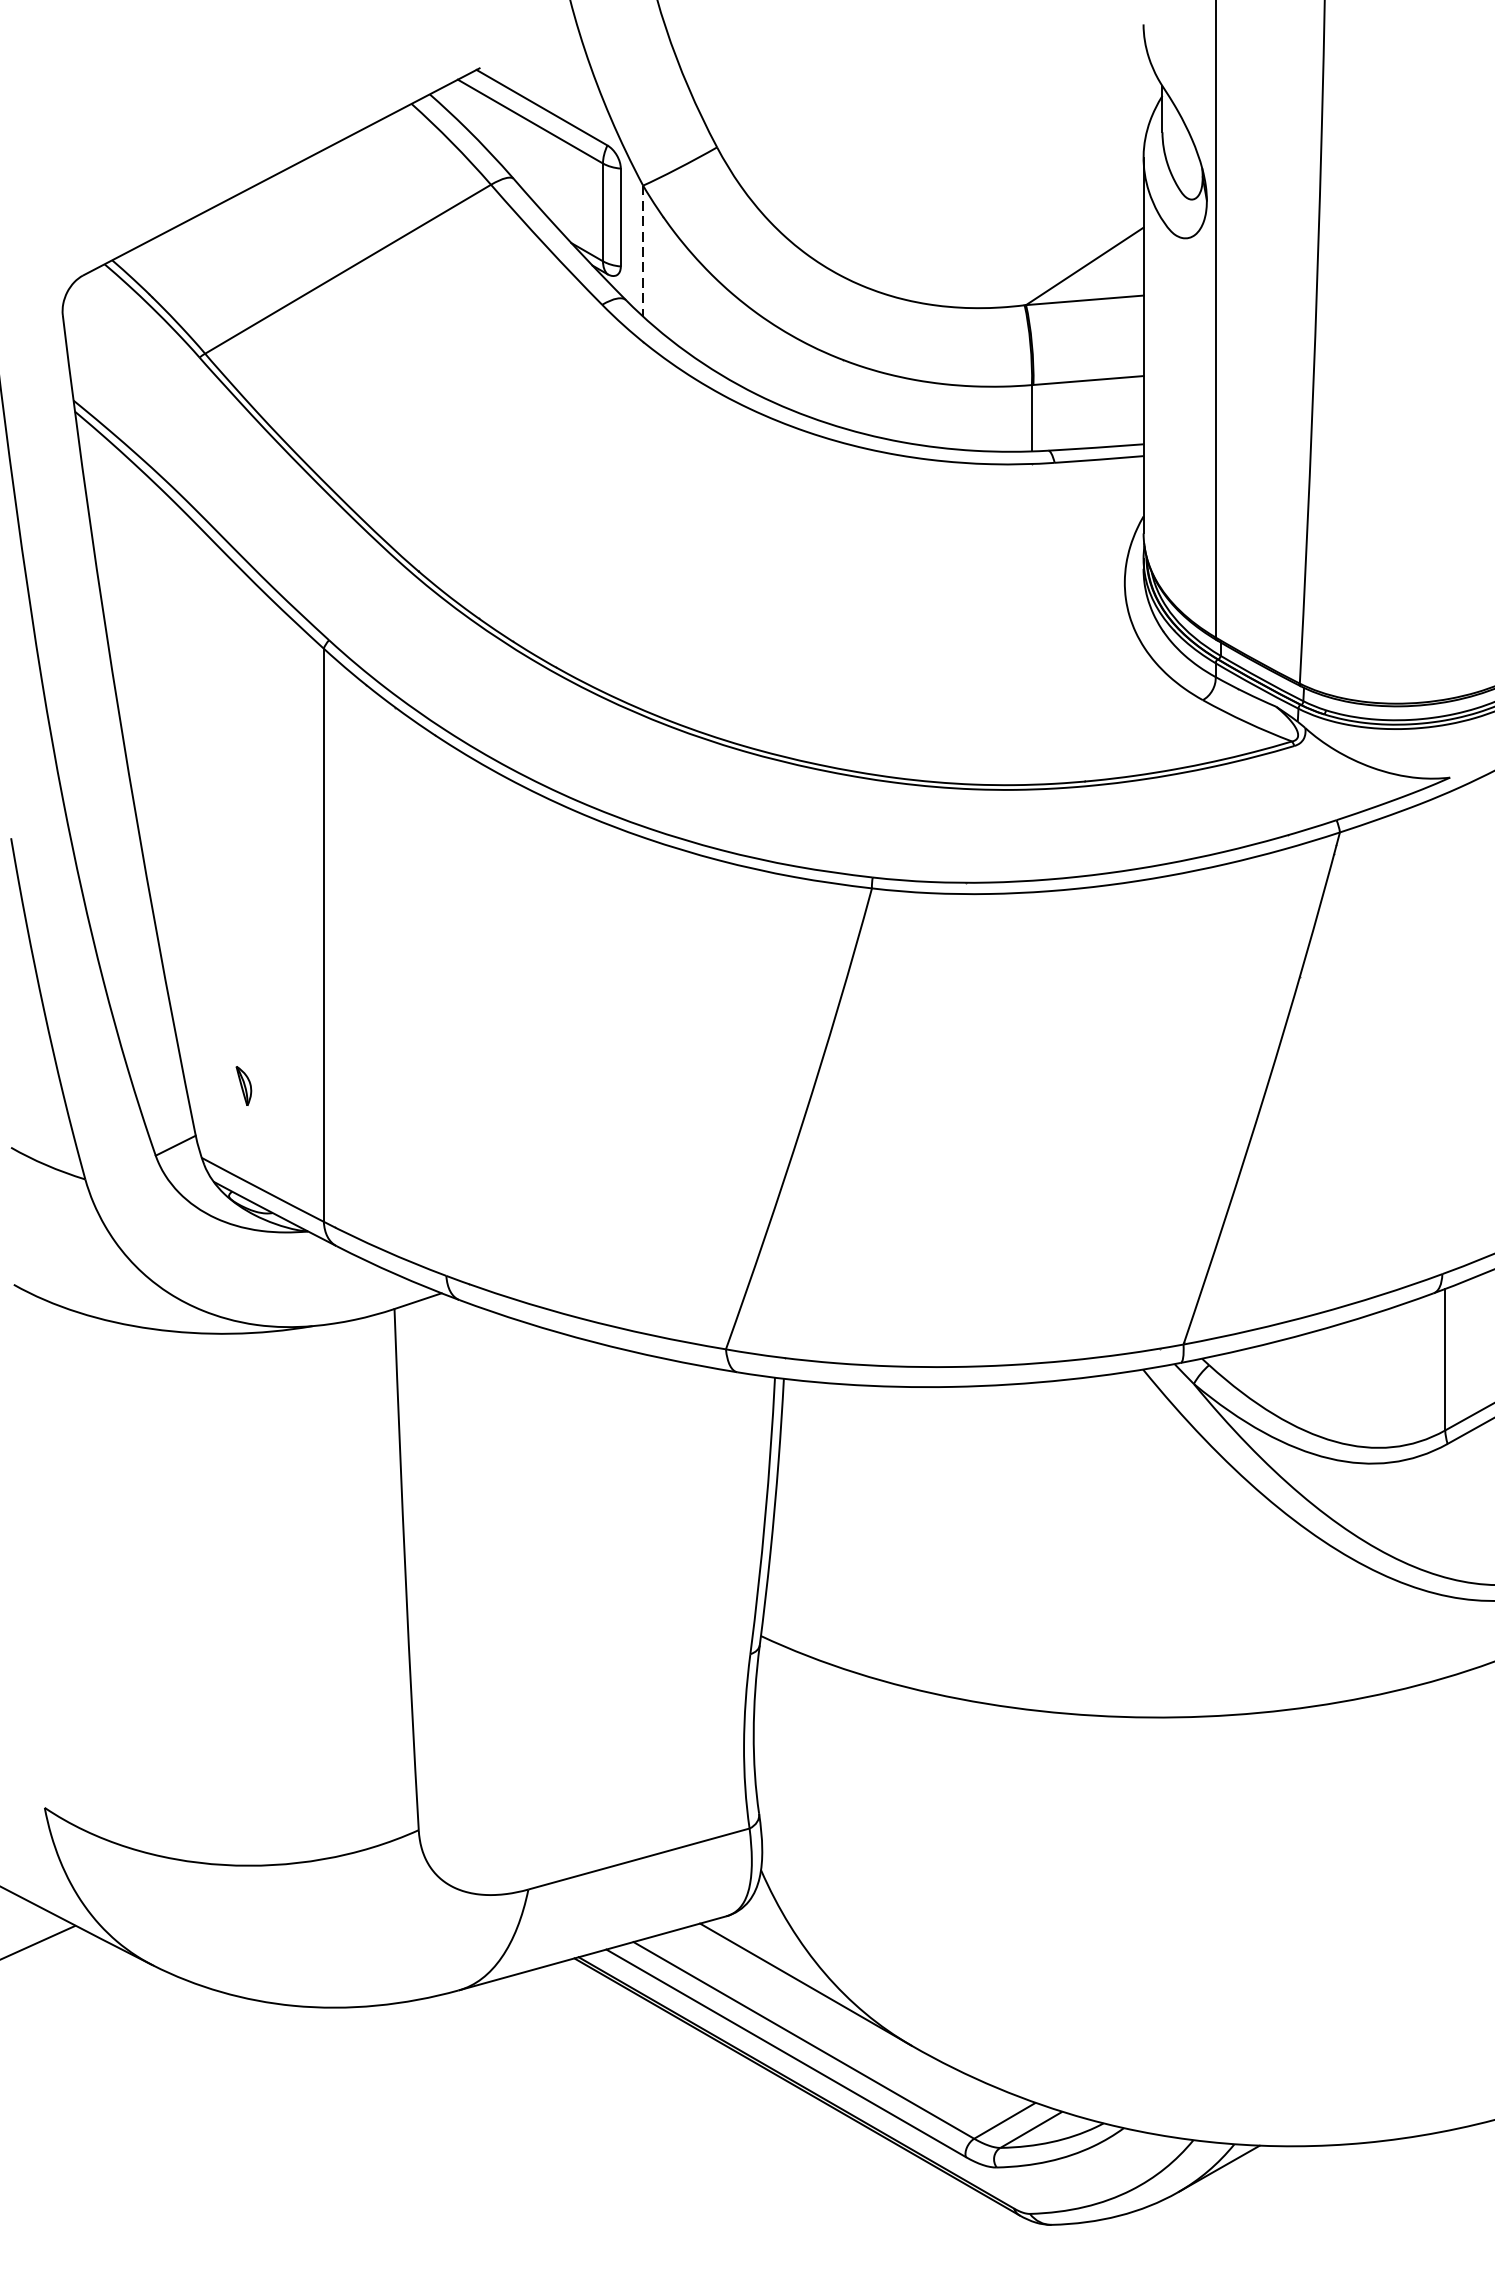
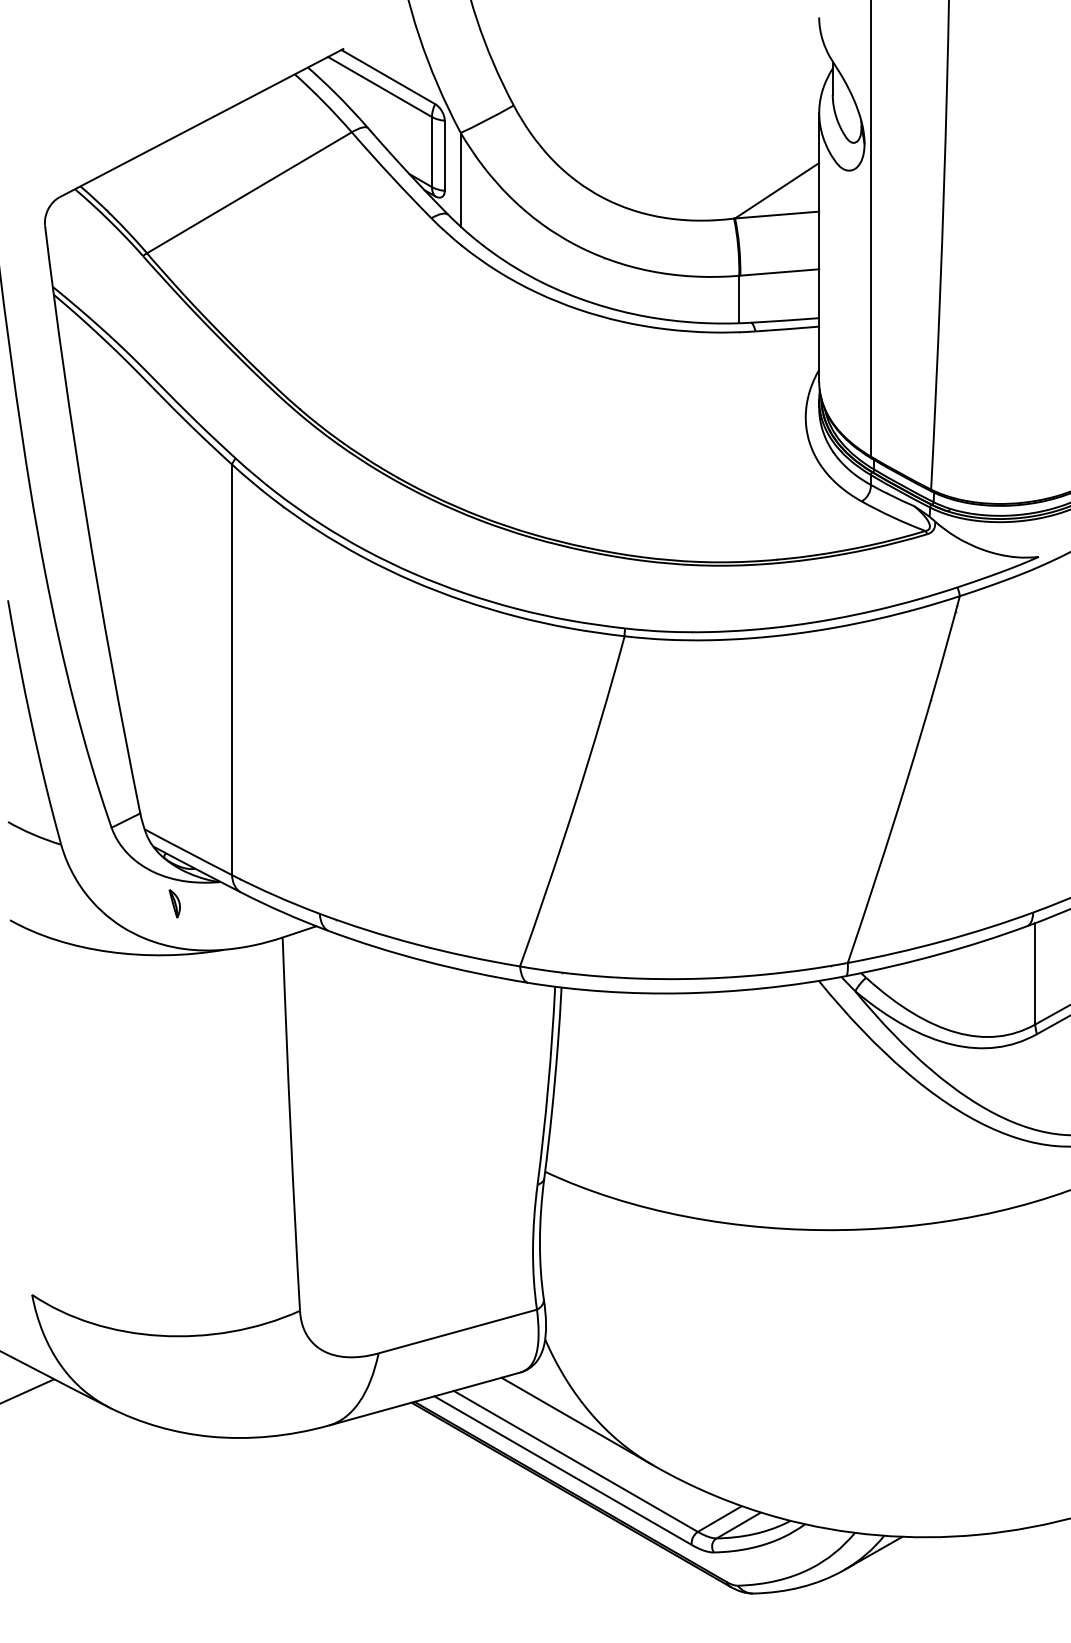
line: (642, 250) -> (460, 179), dashed -> solid
part: (243, 1085) -> (174, 903), moved

